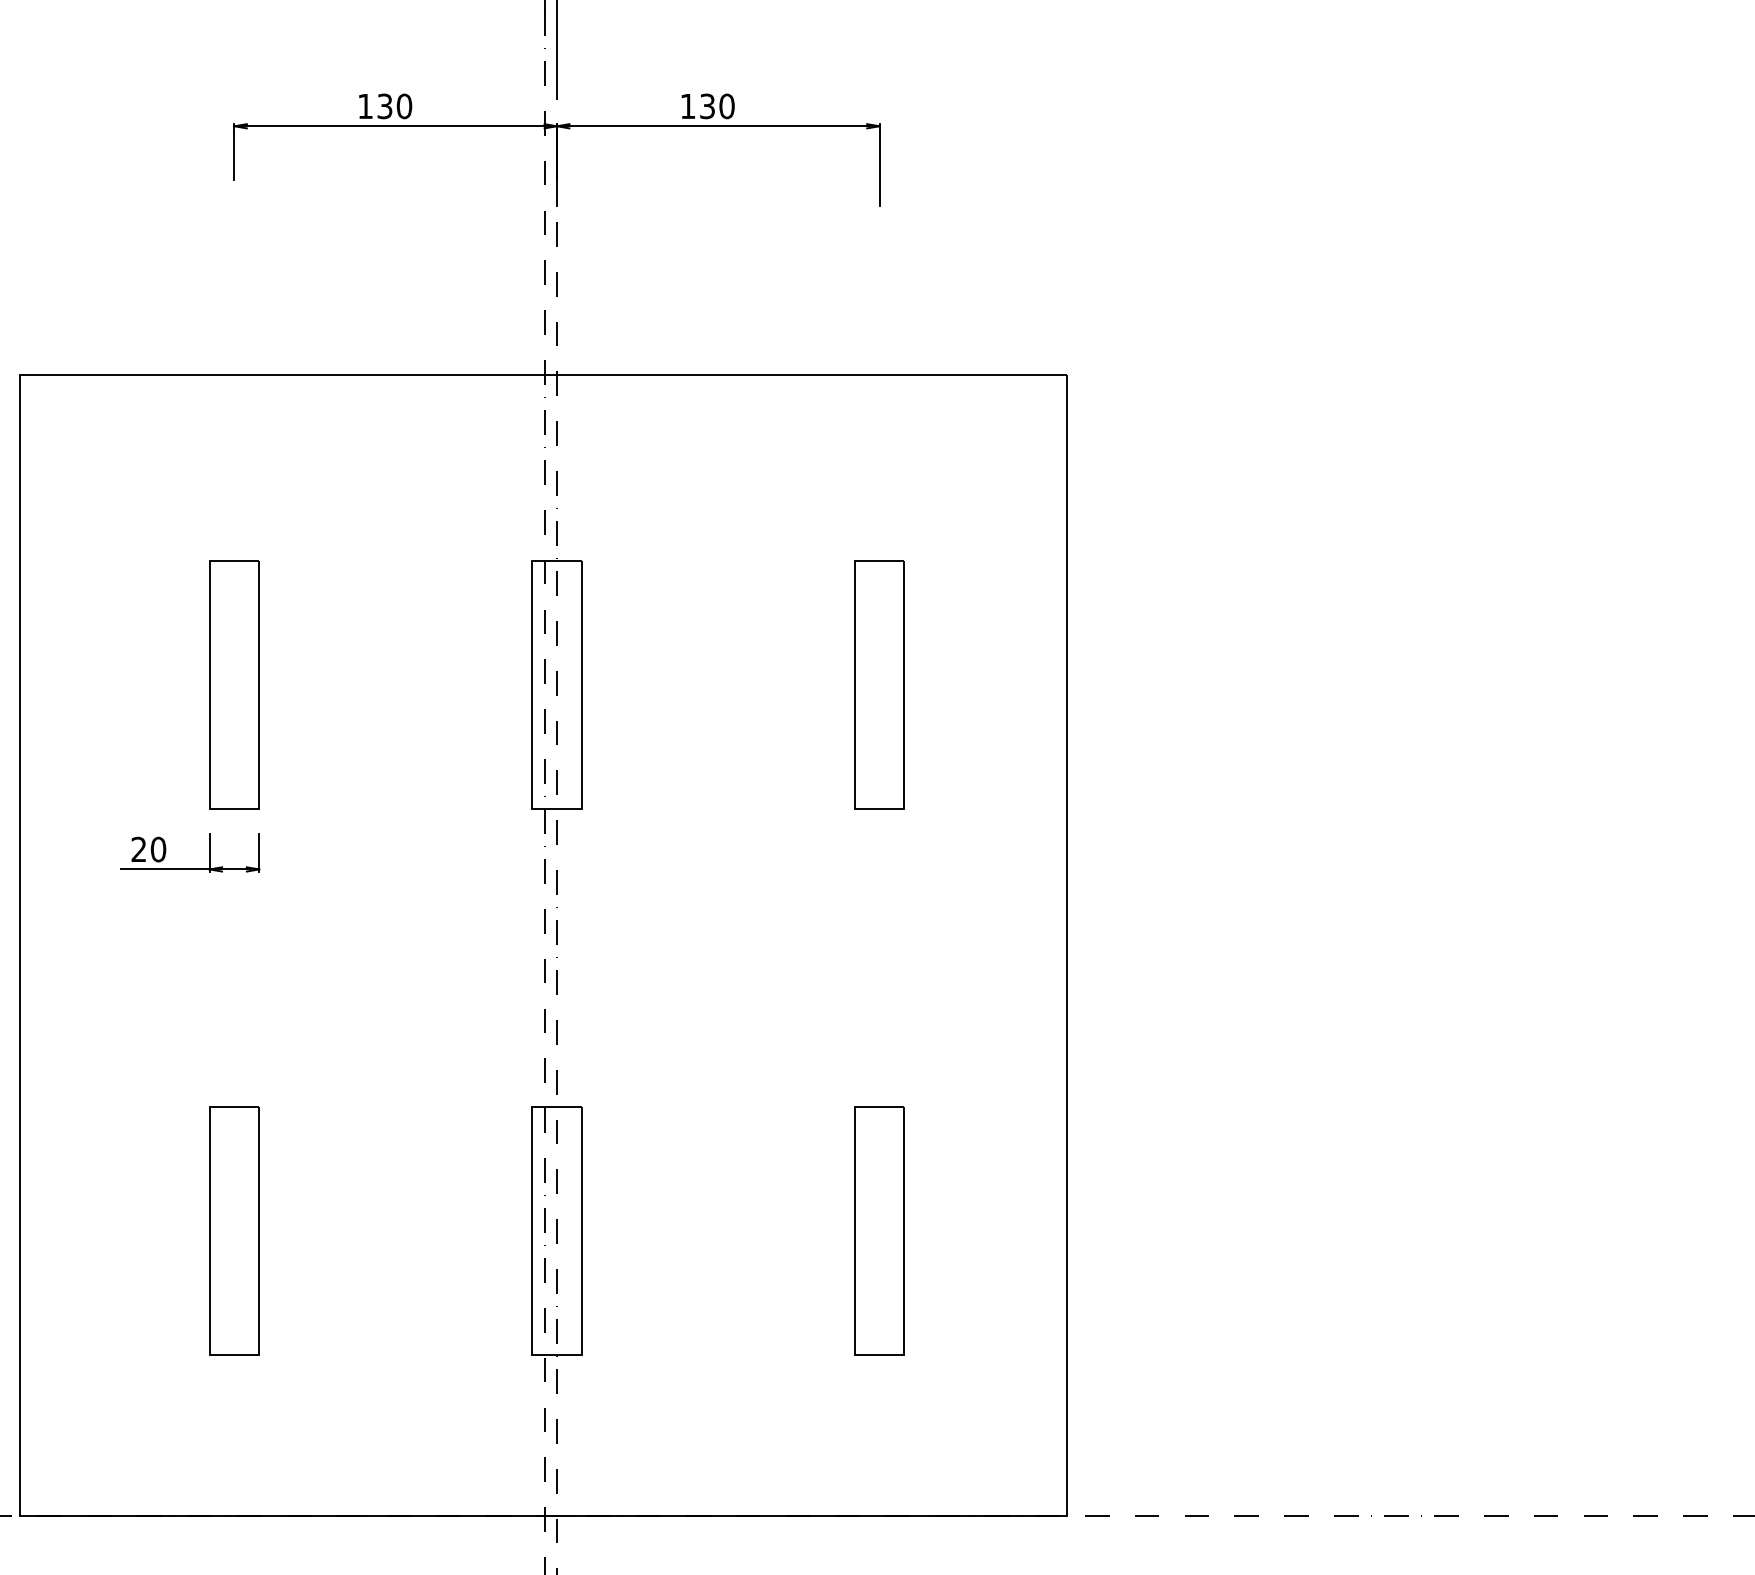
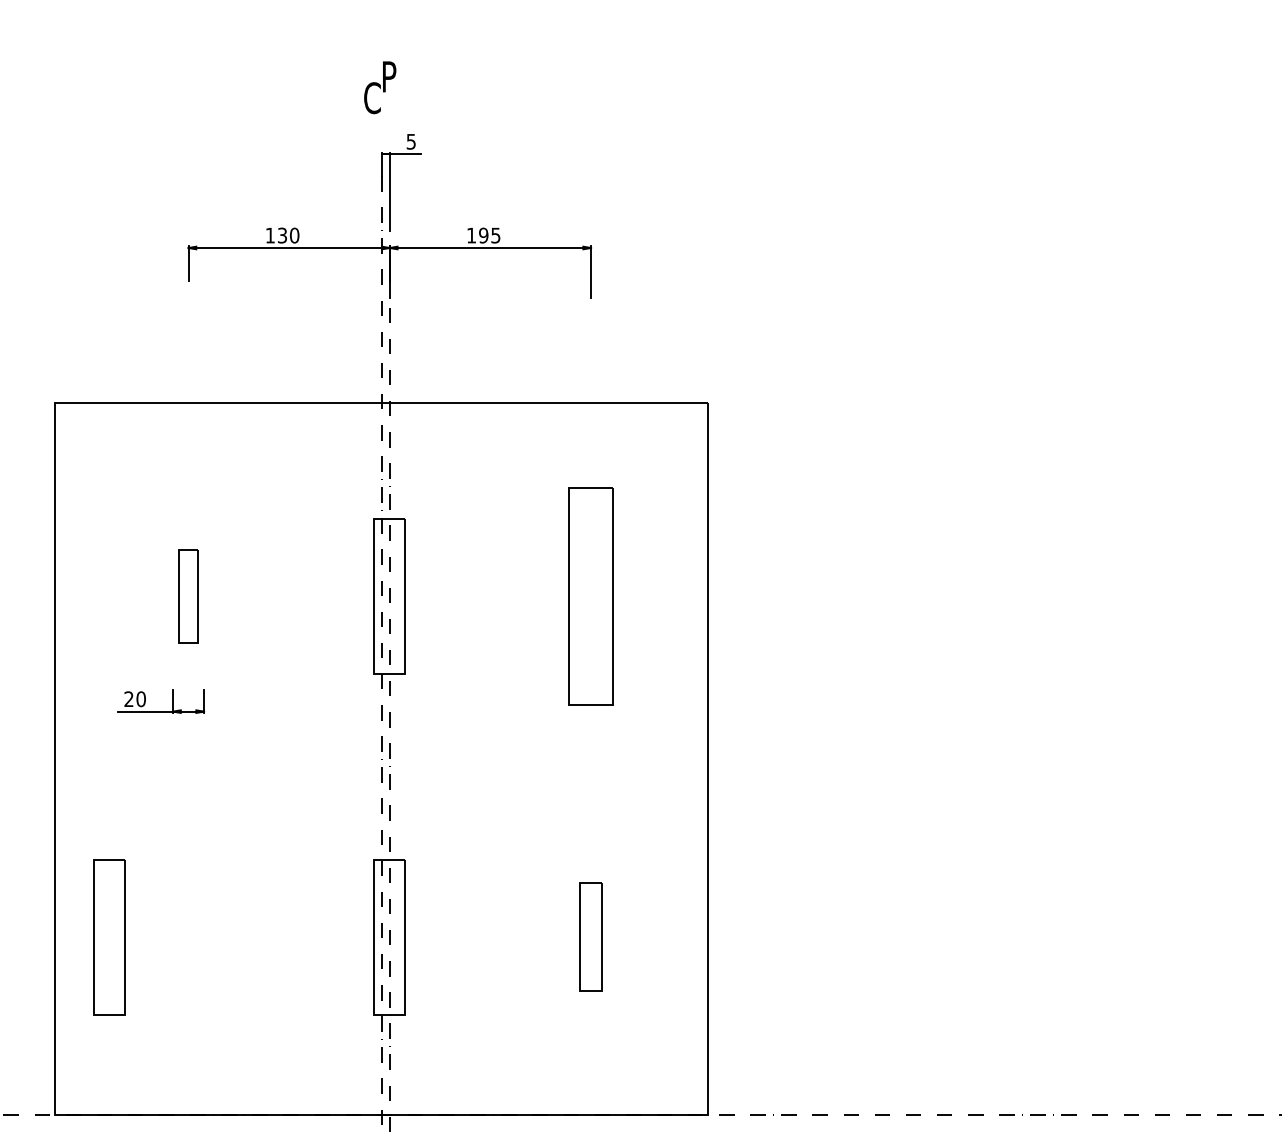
text: (716, 106) -> (489, 235), 130 -> 195
part: (234, 684) -> (188, 596), size x0.6
part: (880, 684) -> (591, 596), size x1.4
part: (234, 1231) -> (109, 937), moved
part: (880, 1231) -> (591, 937), size x0.7

